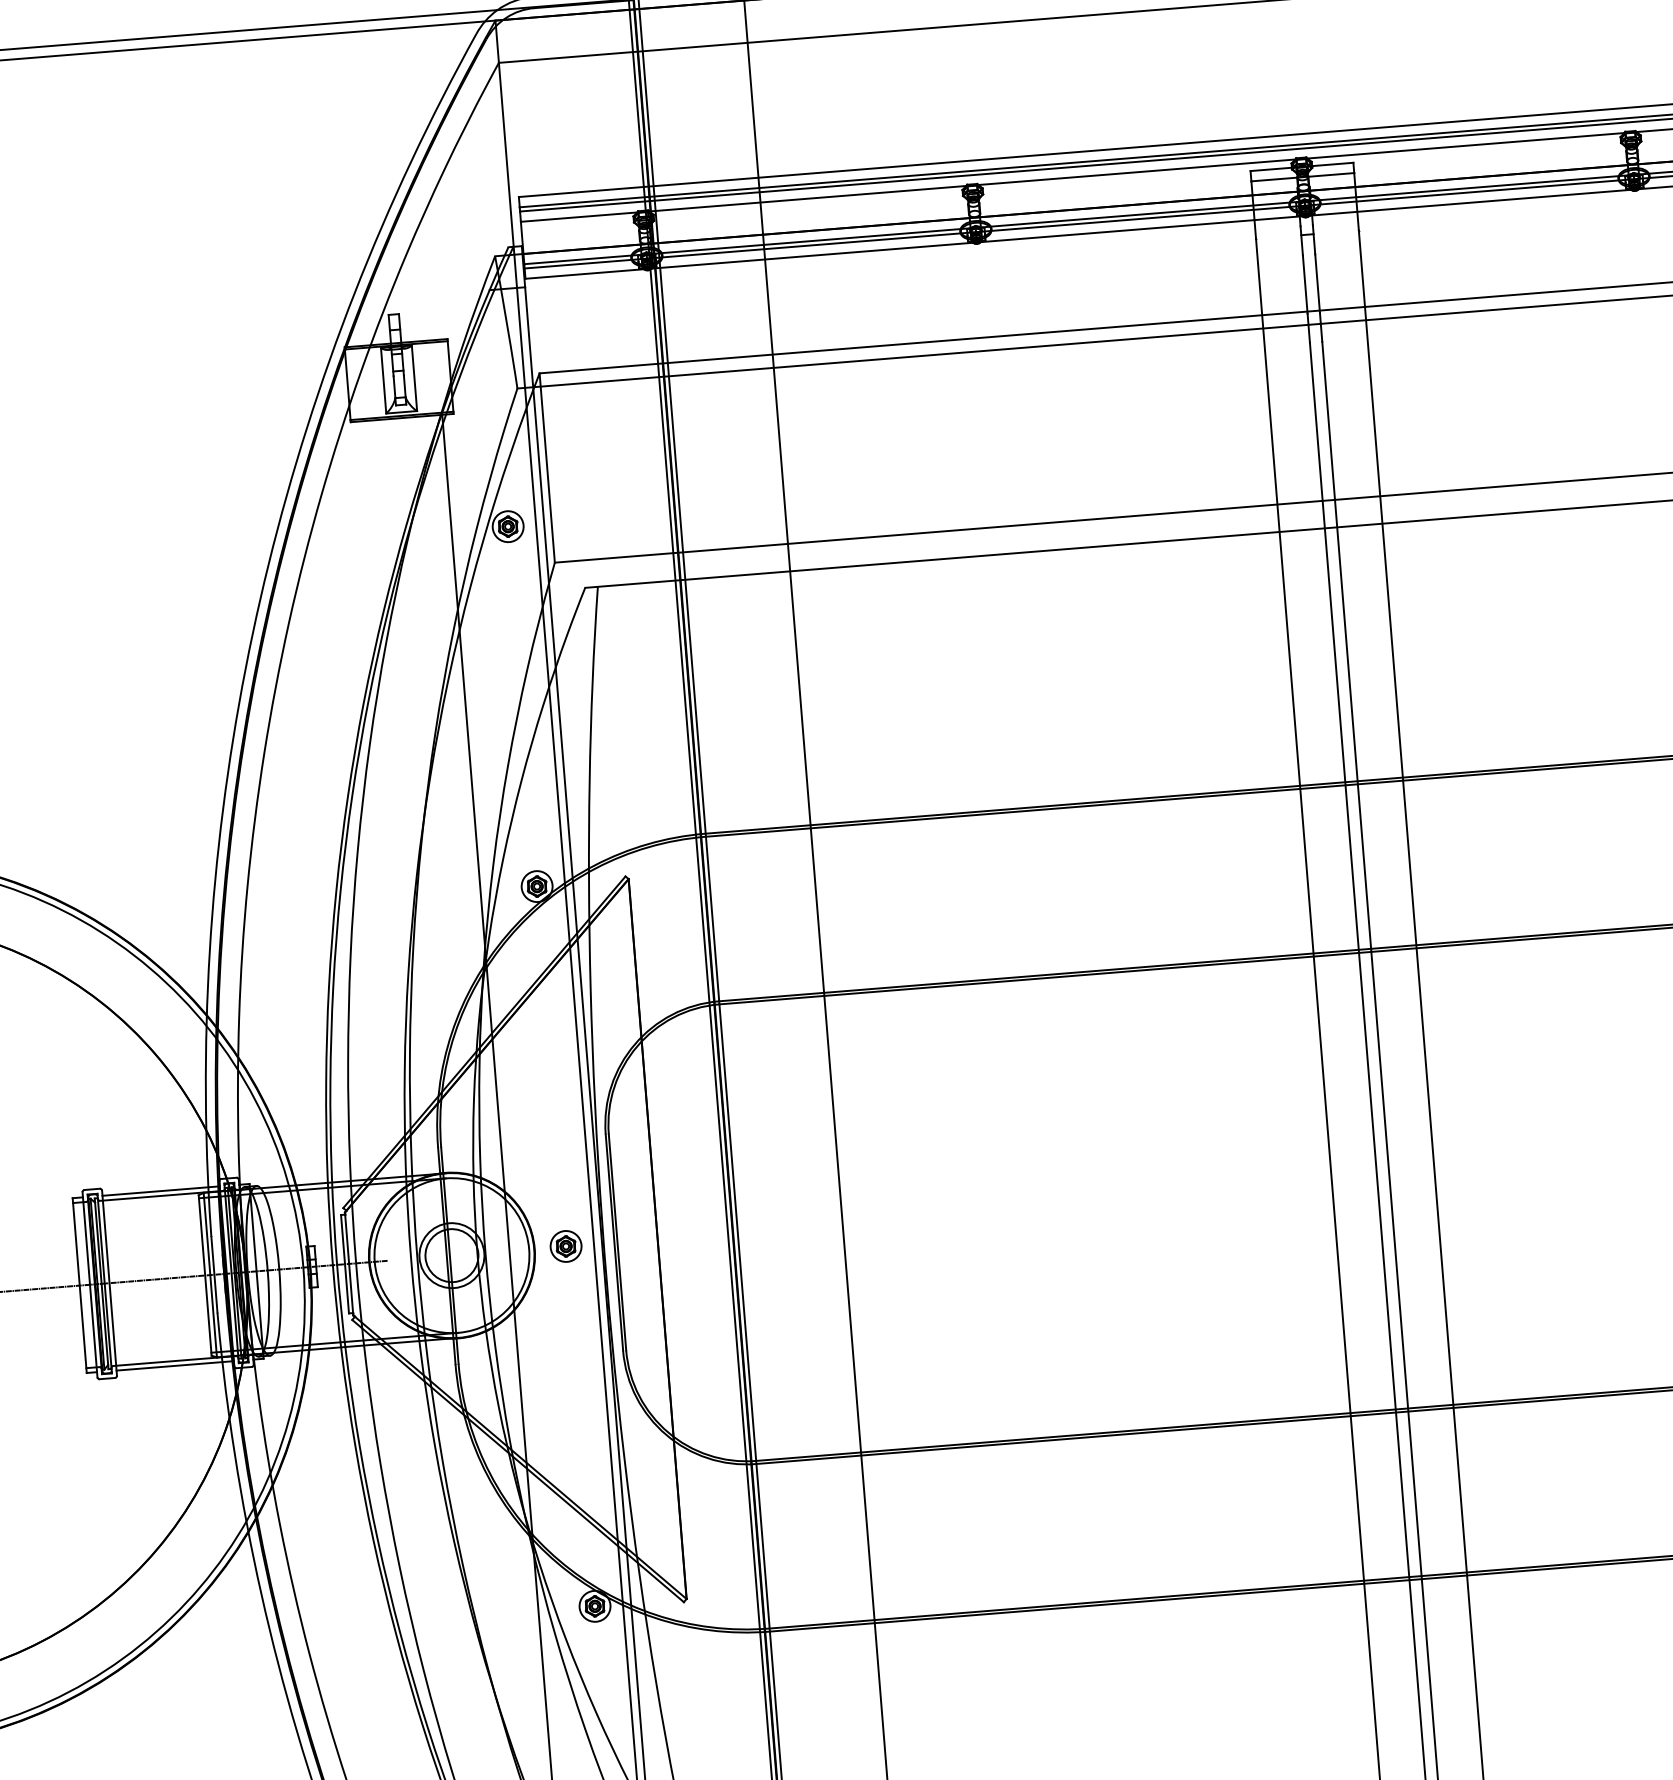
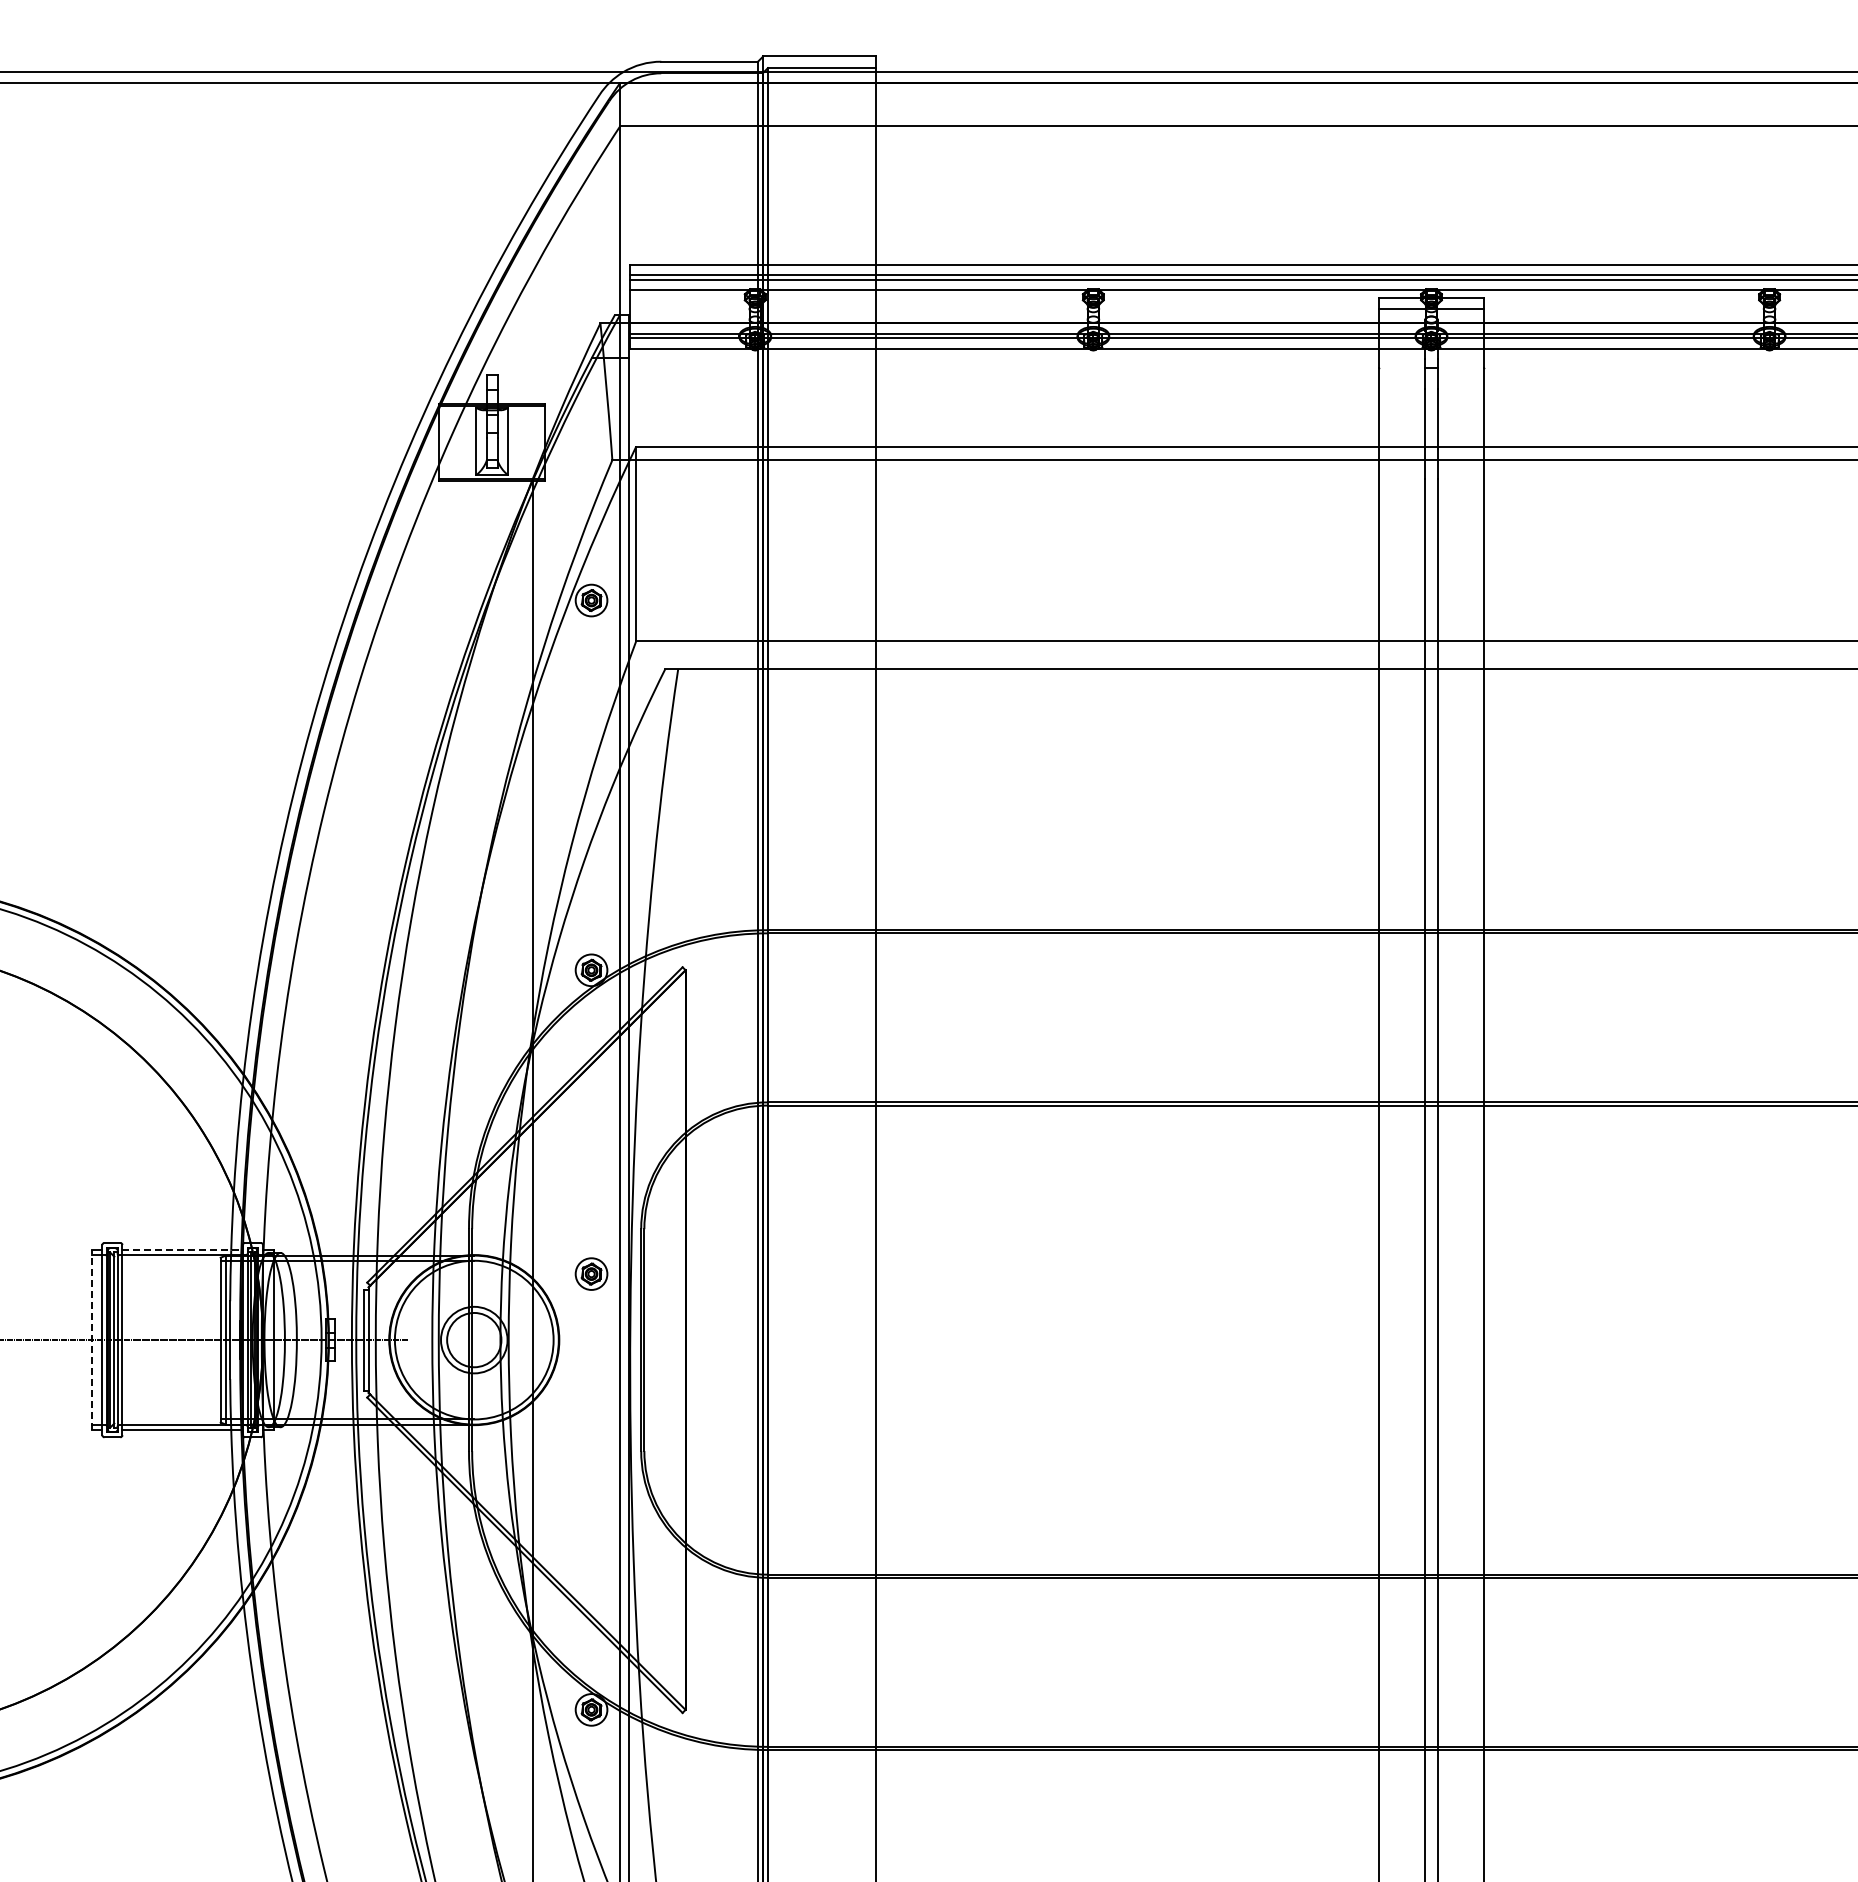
line: (161, 1191) -> (183, 1250), solid -> dashed
part: (565, 1245) -> (591, 1273), moved
line: (79, 1285) -> (91, 1340), solid -> dashed

